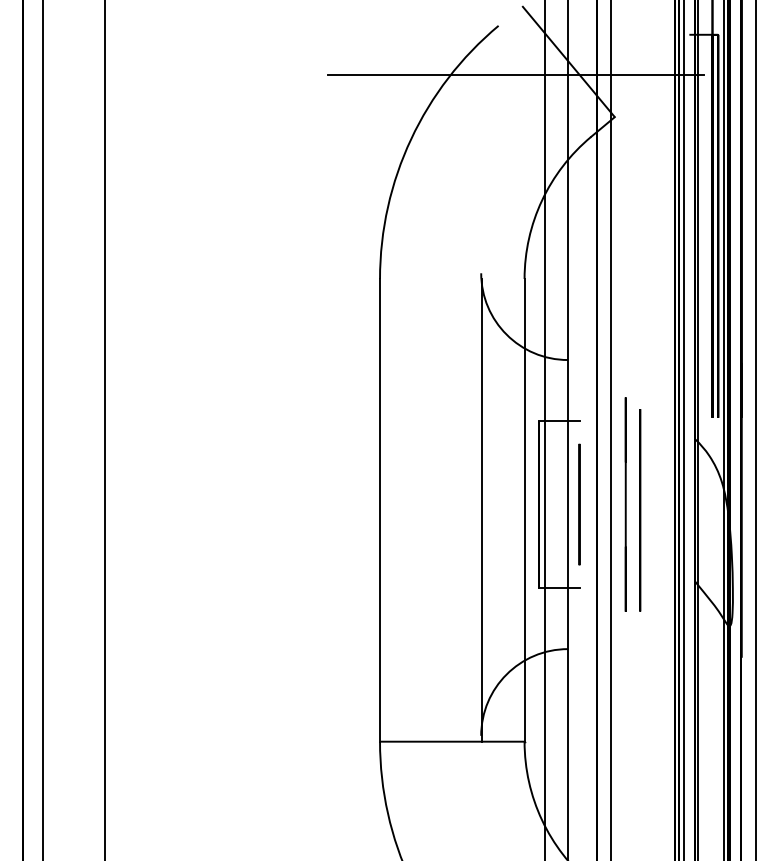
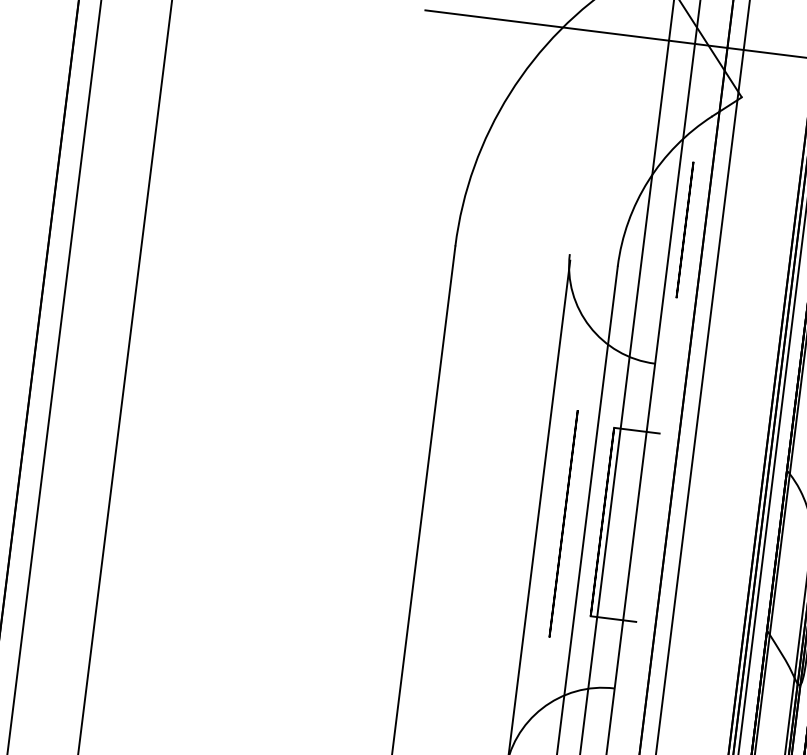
circle: (579, 504) -> (685, 229), moved
line: (625, 504) -> (699, 534), removed
circle: (640, 510) -> (563, 524), moved

